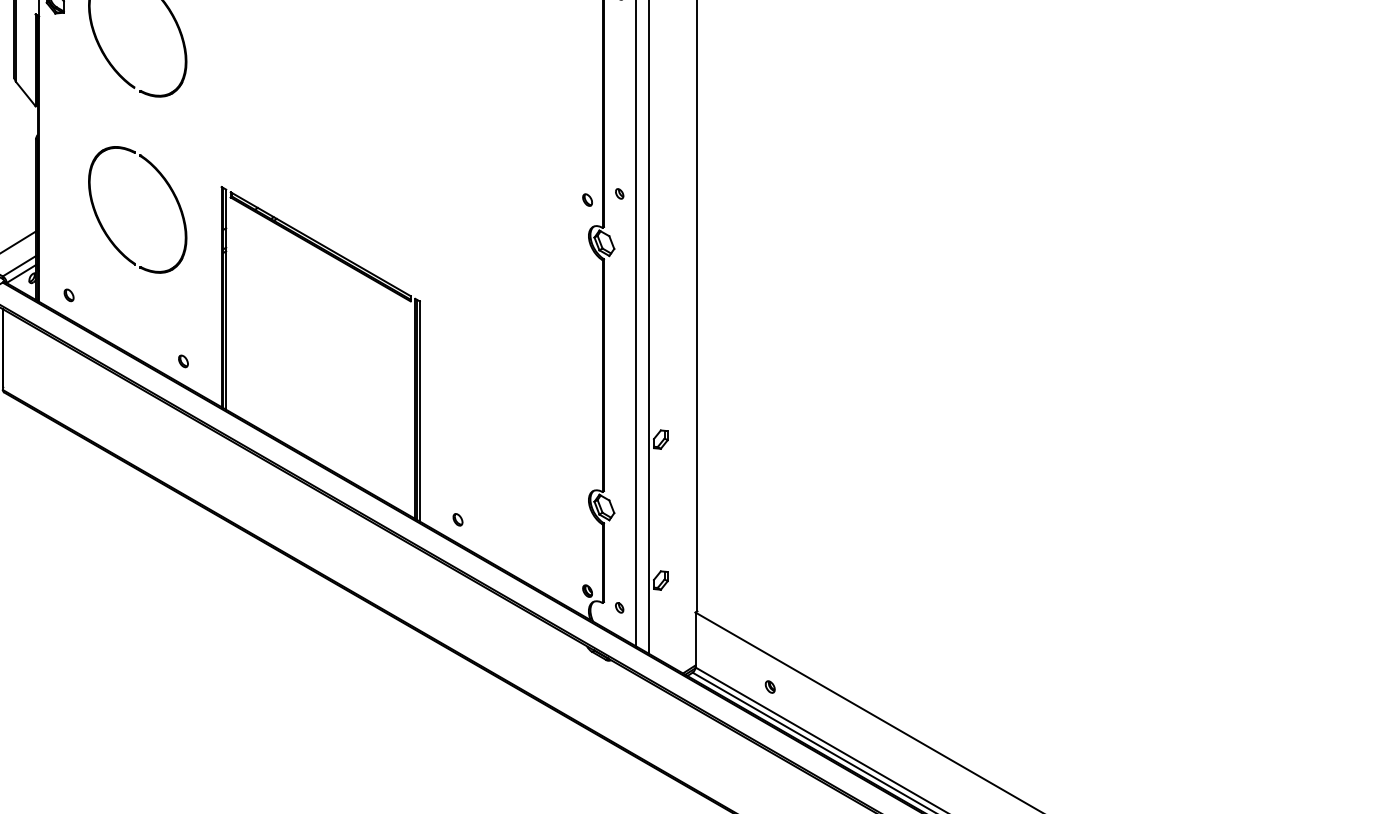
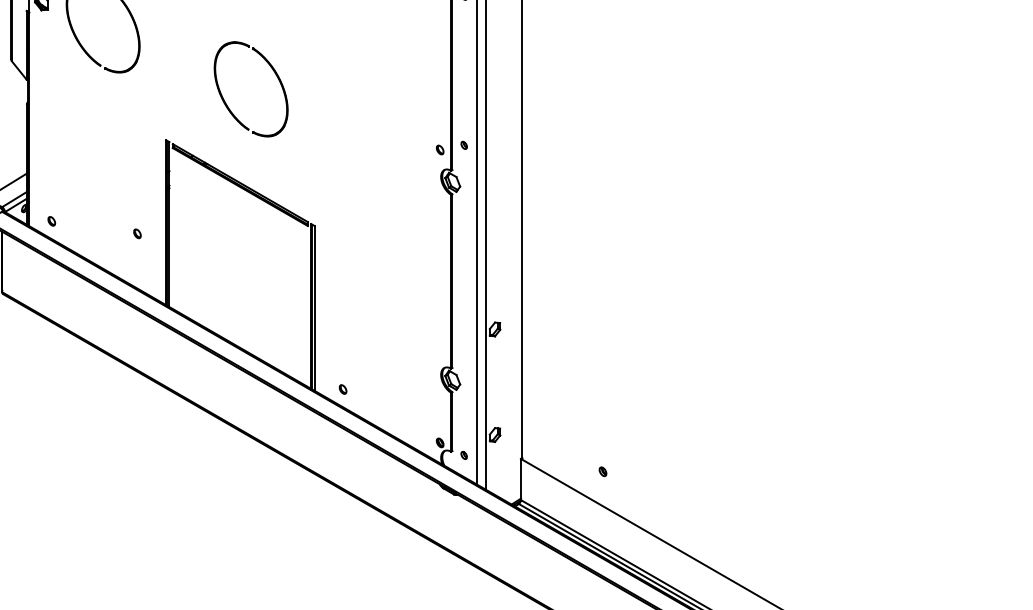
part: (106, 230) -> (227, 104), moved
part: (183, 360) -> (137, 233), moved
part: (769, 686) -> (602, 471), moved

